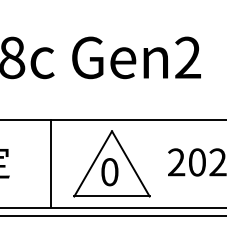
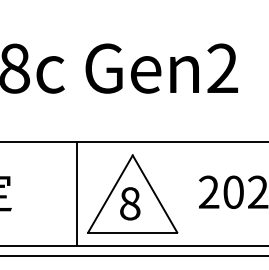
line: (50, 163) -> (77, 193), moved
text: (110, 171) -> (130, 203), 0 -> 8

